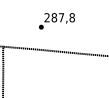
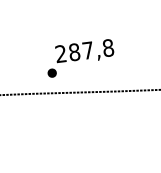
text: (56, 21) -> (79, 58), moved

